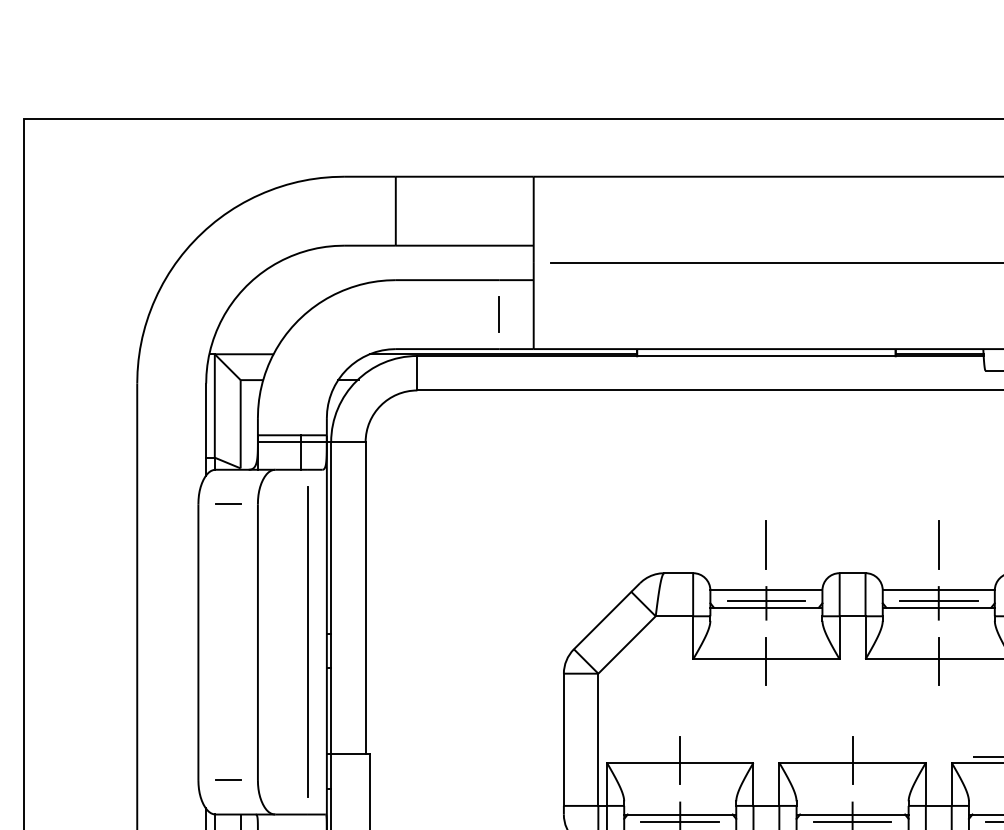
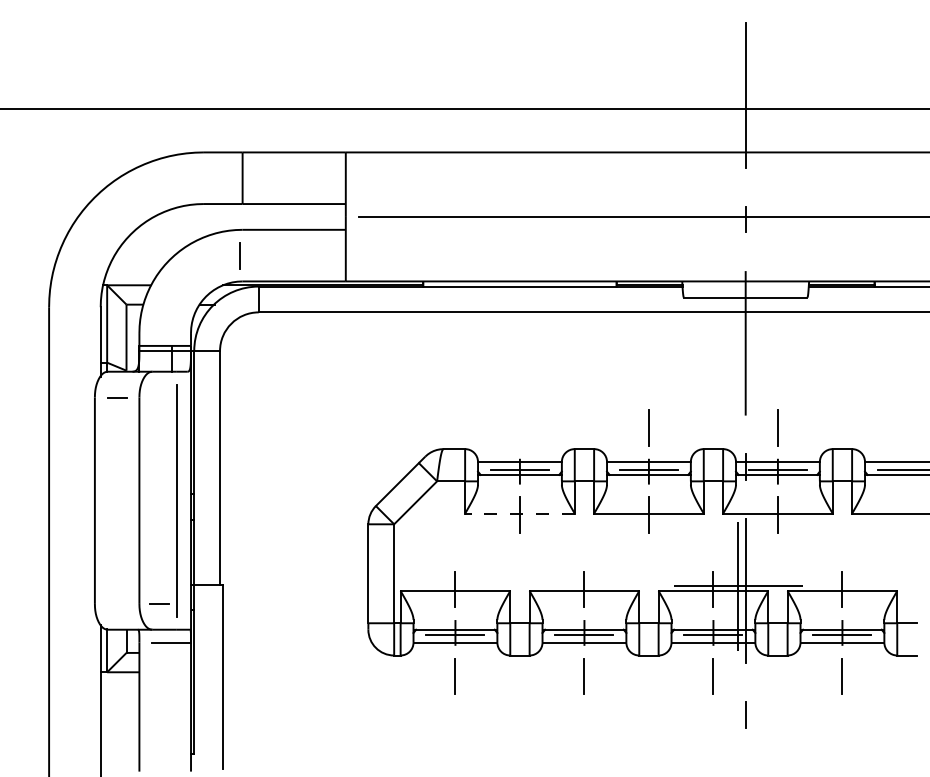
line: (498, 314) -> (239, 255), moved
line: (765, 544) -> (519, 427), removed
line: (765, 659) -> (519, 513), solid -> dashed
line: (228, 779) -> (159, 603), moved

